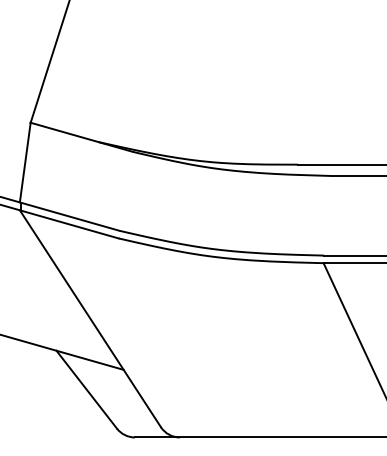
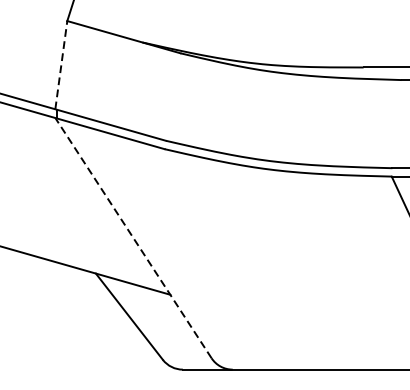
line: (25, 162) -> (61, 65), solid -> dashed
line: (90, 318) -> (133, 237), solid -> dashed

